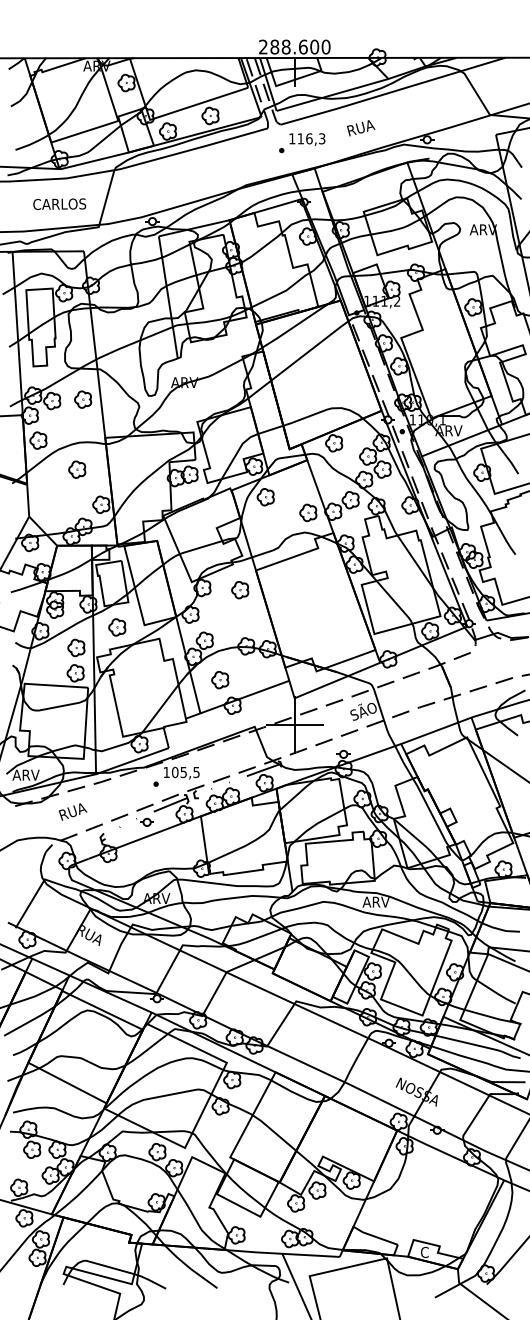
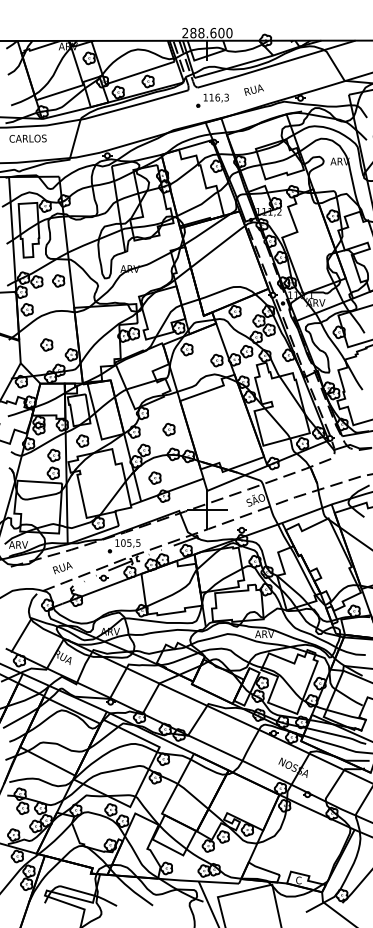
text: (59, 203) -> (27, 138), moved
part: (77, 469) -> (46, 344), moved
part: (240, 590) -> (169, 429), moved
text: (72, 811) -> (62, 567), moved

